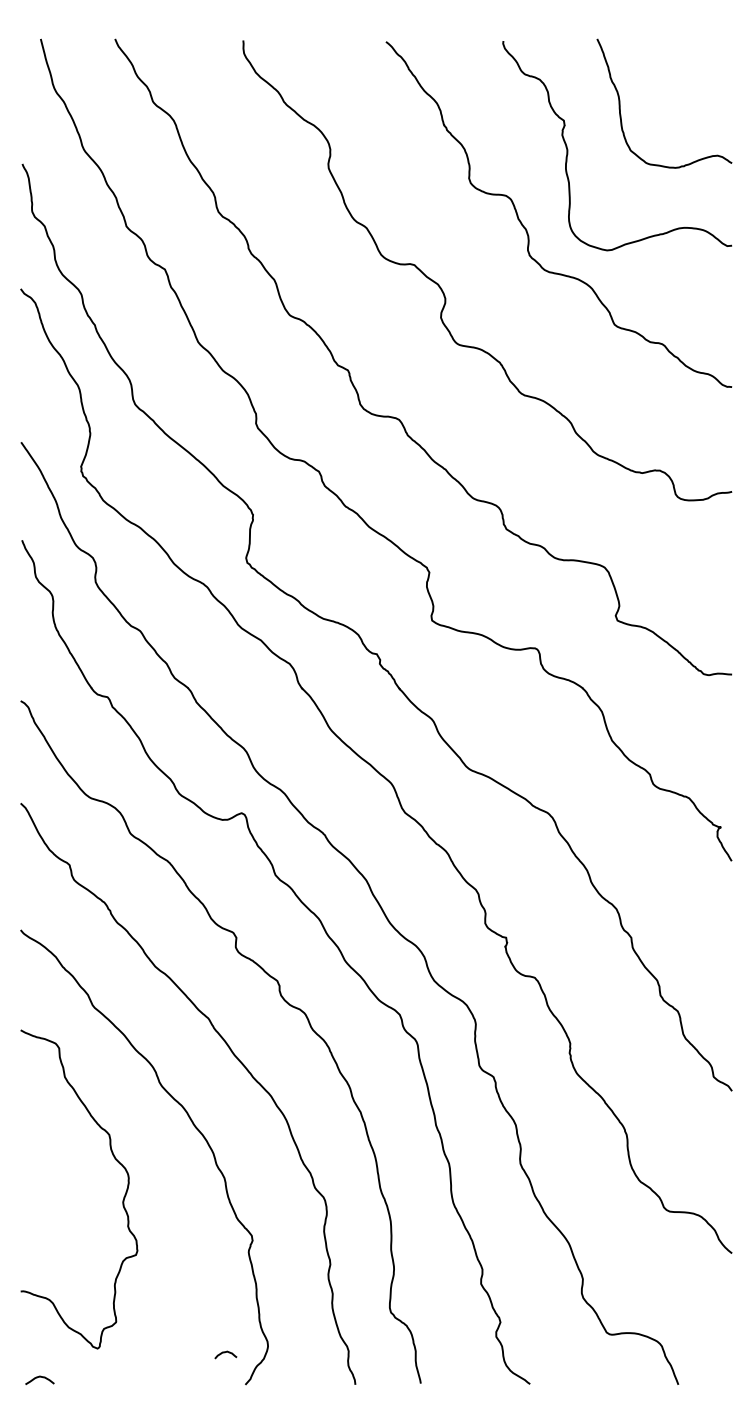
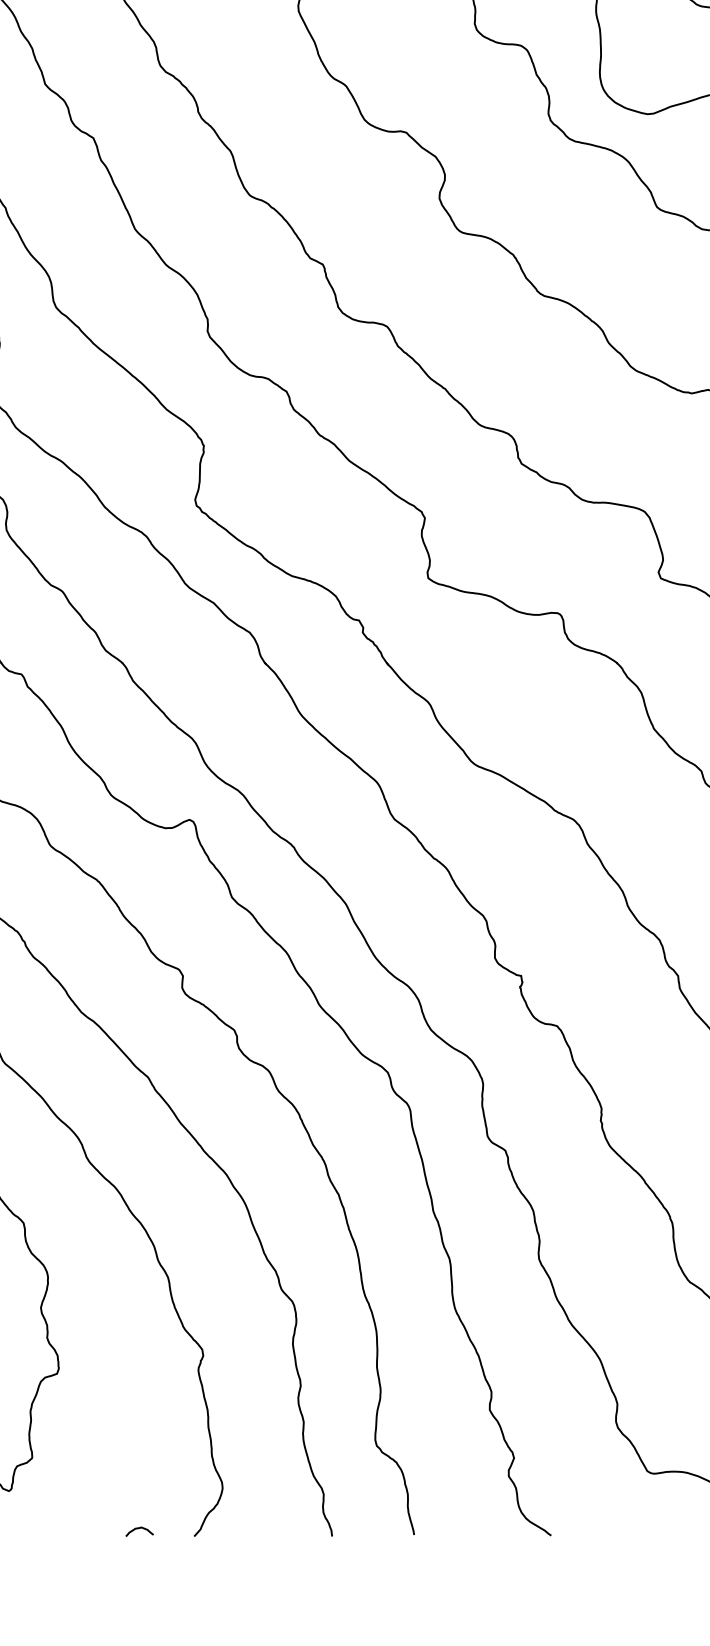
curve: (224, 1353) -> (137, 1529), moved

